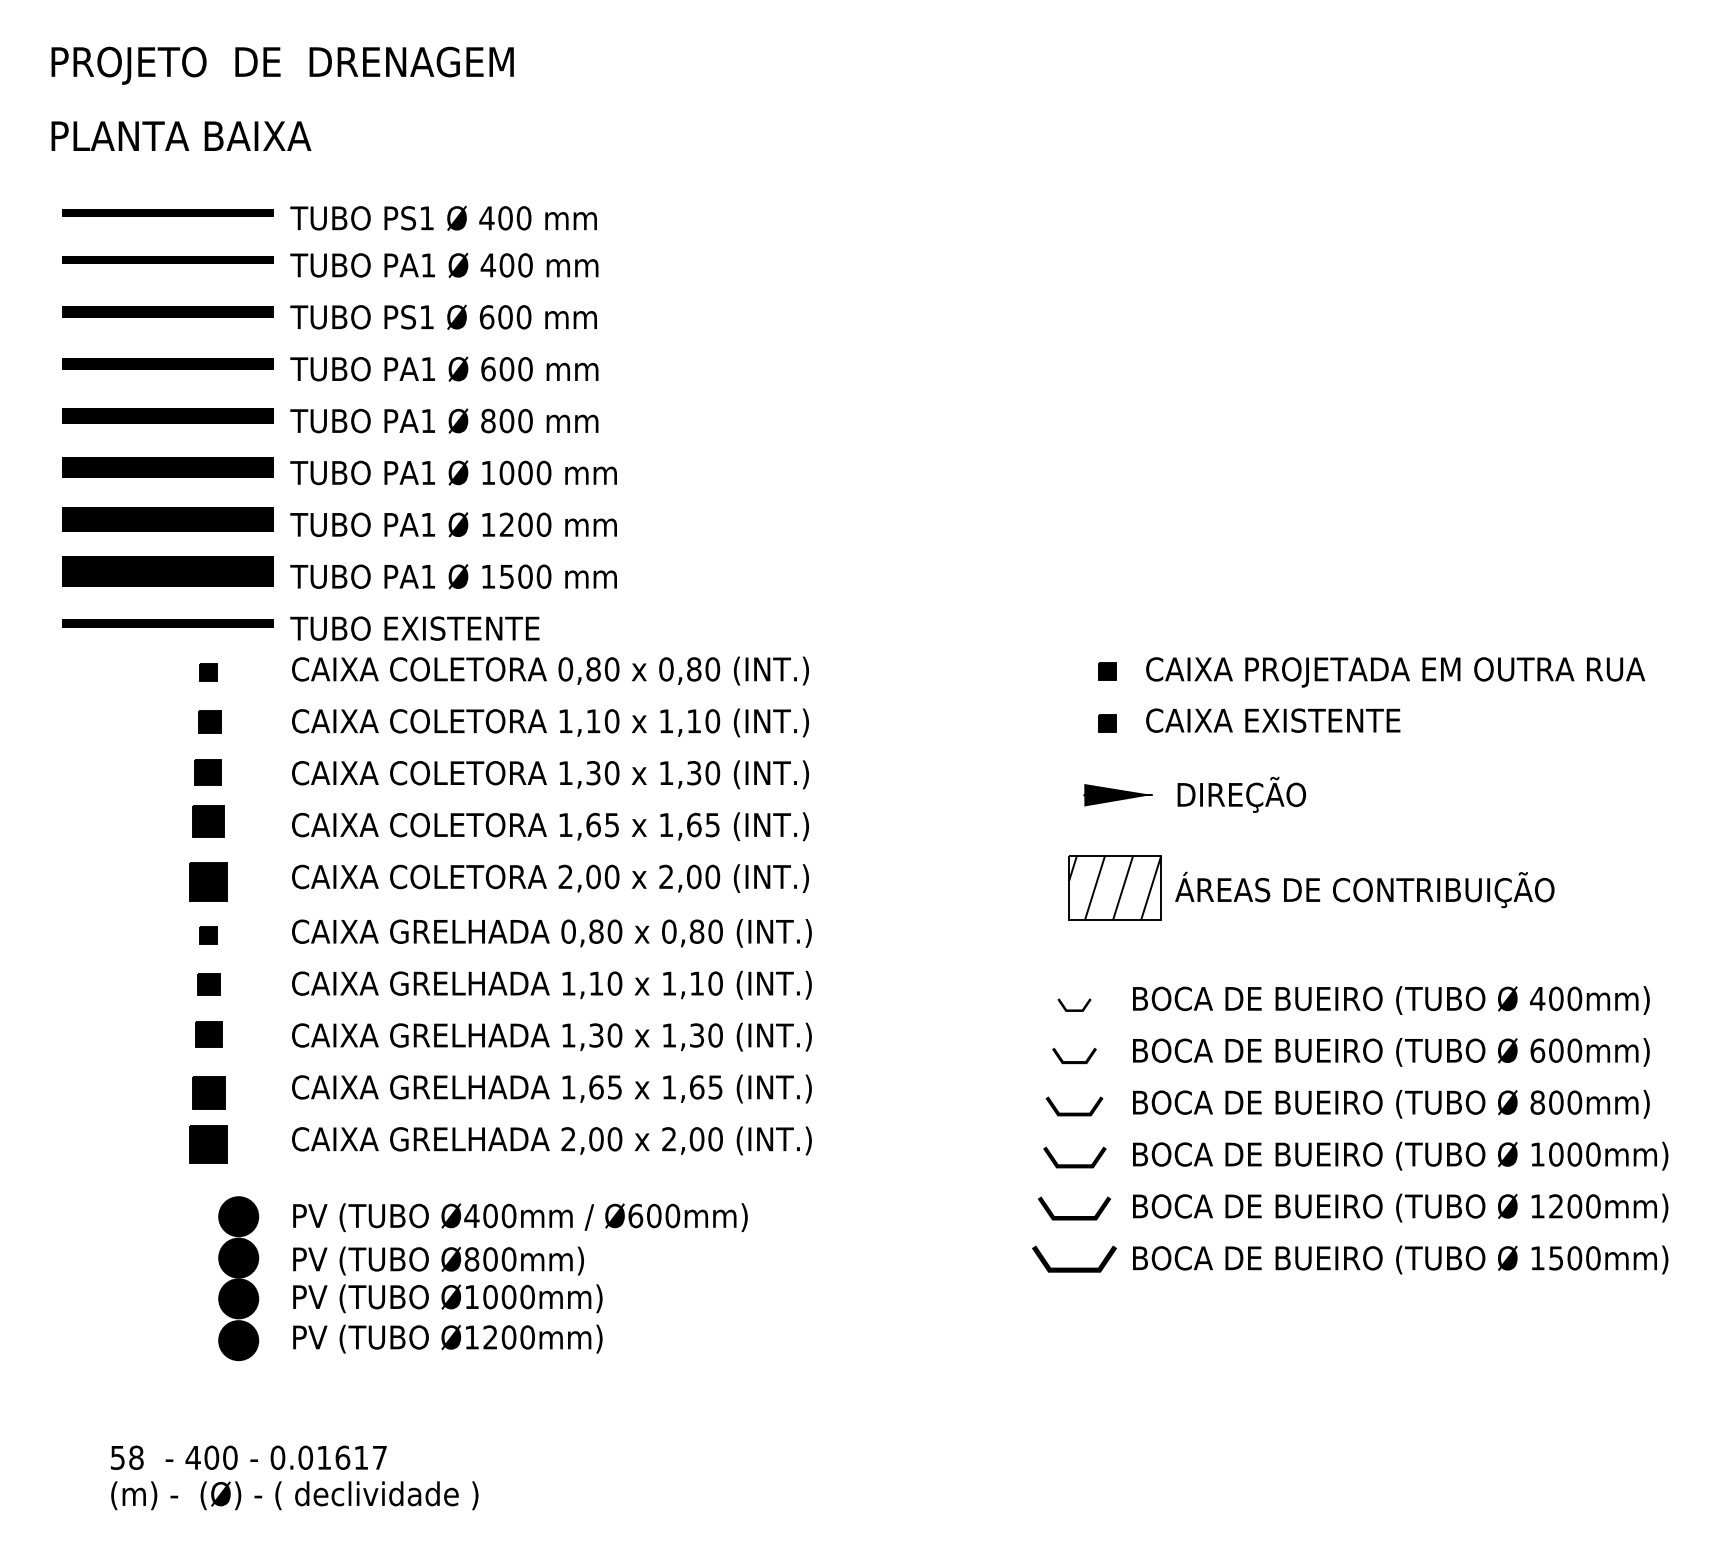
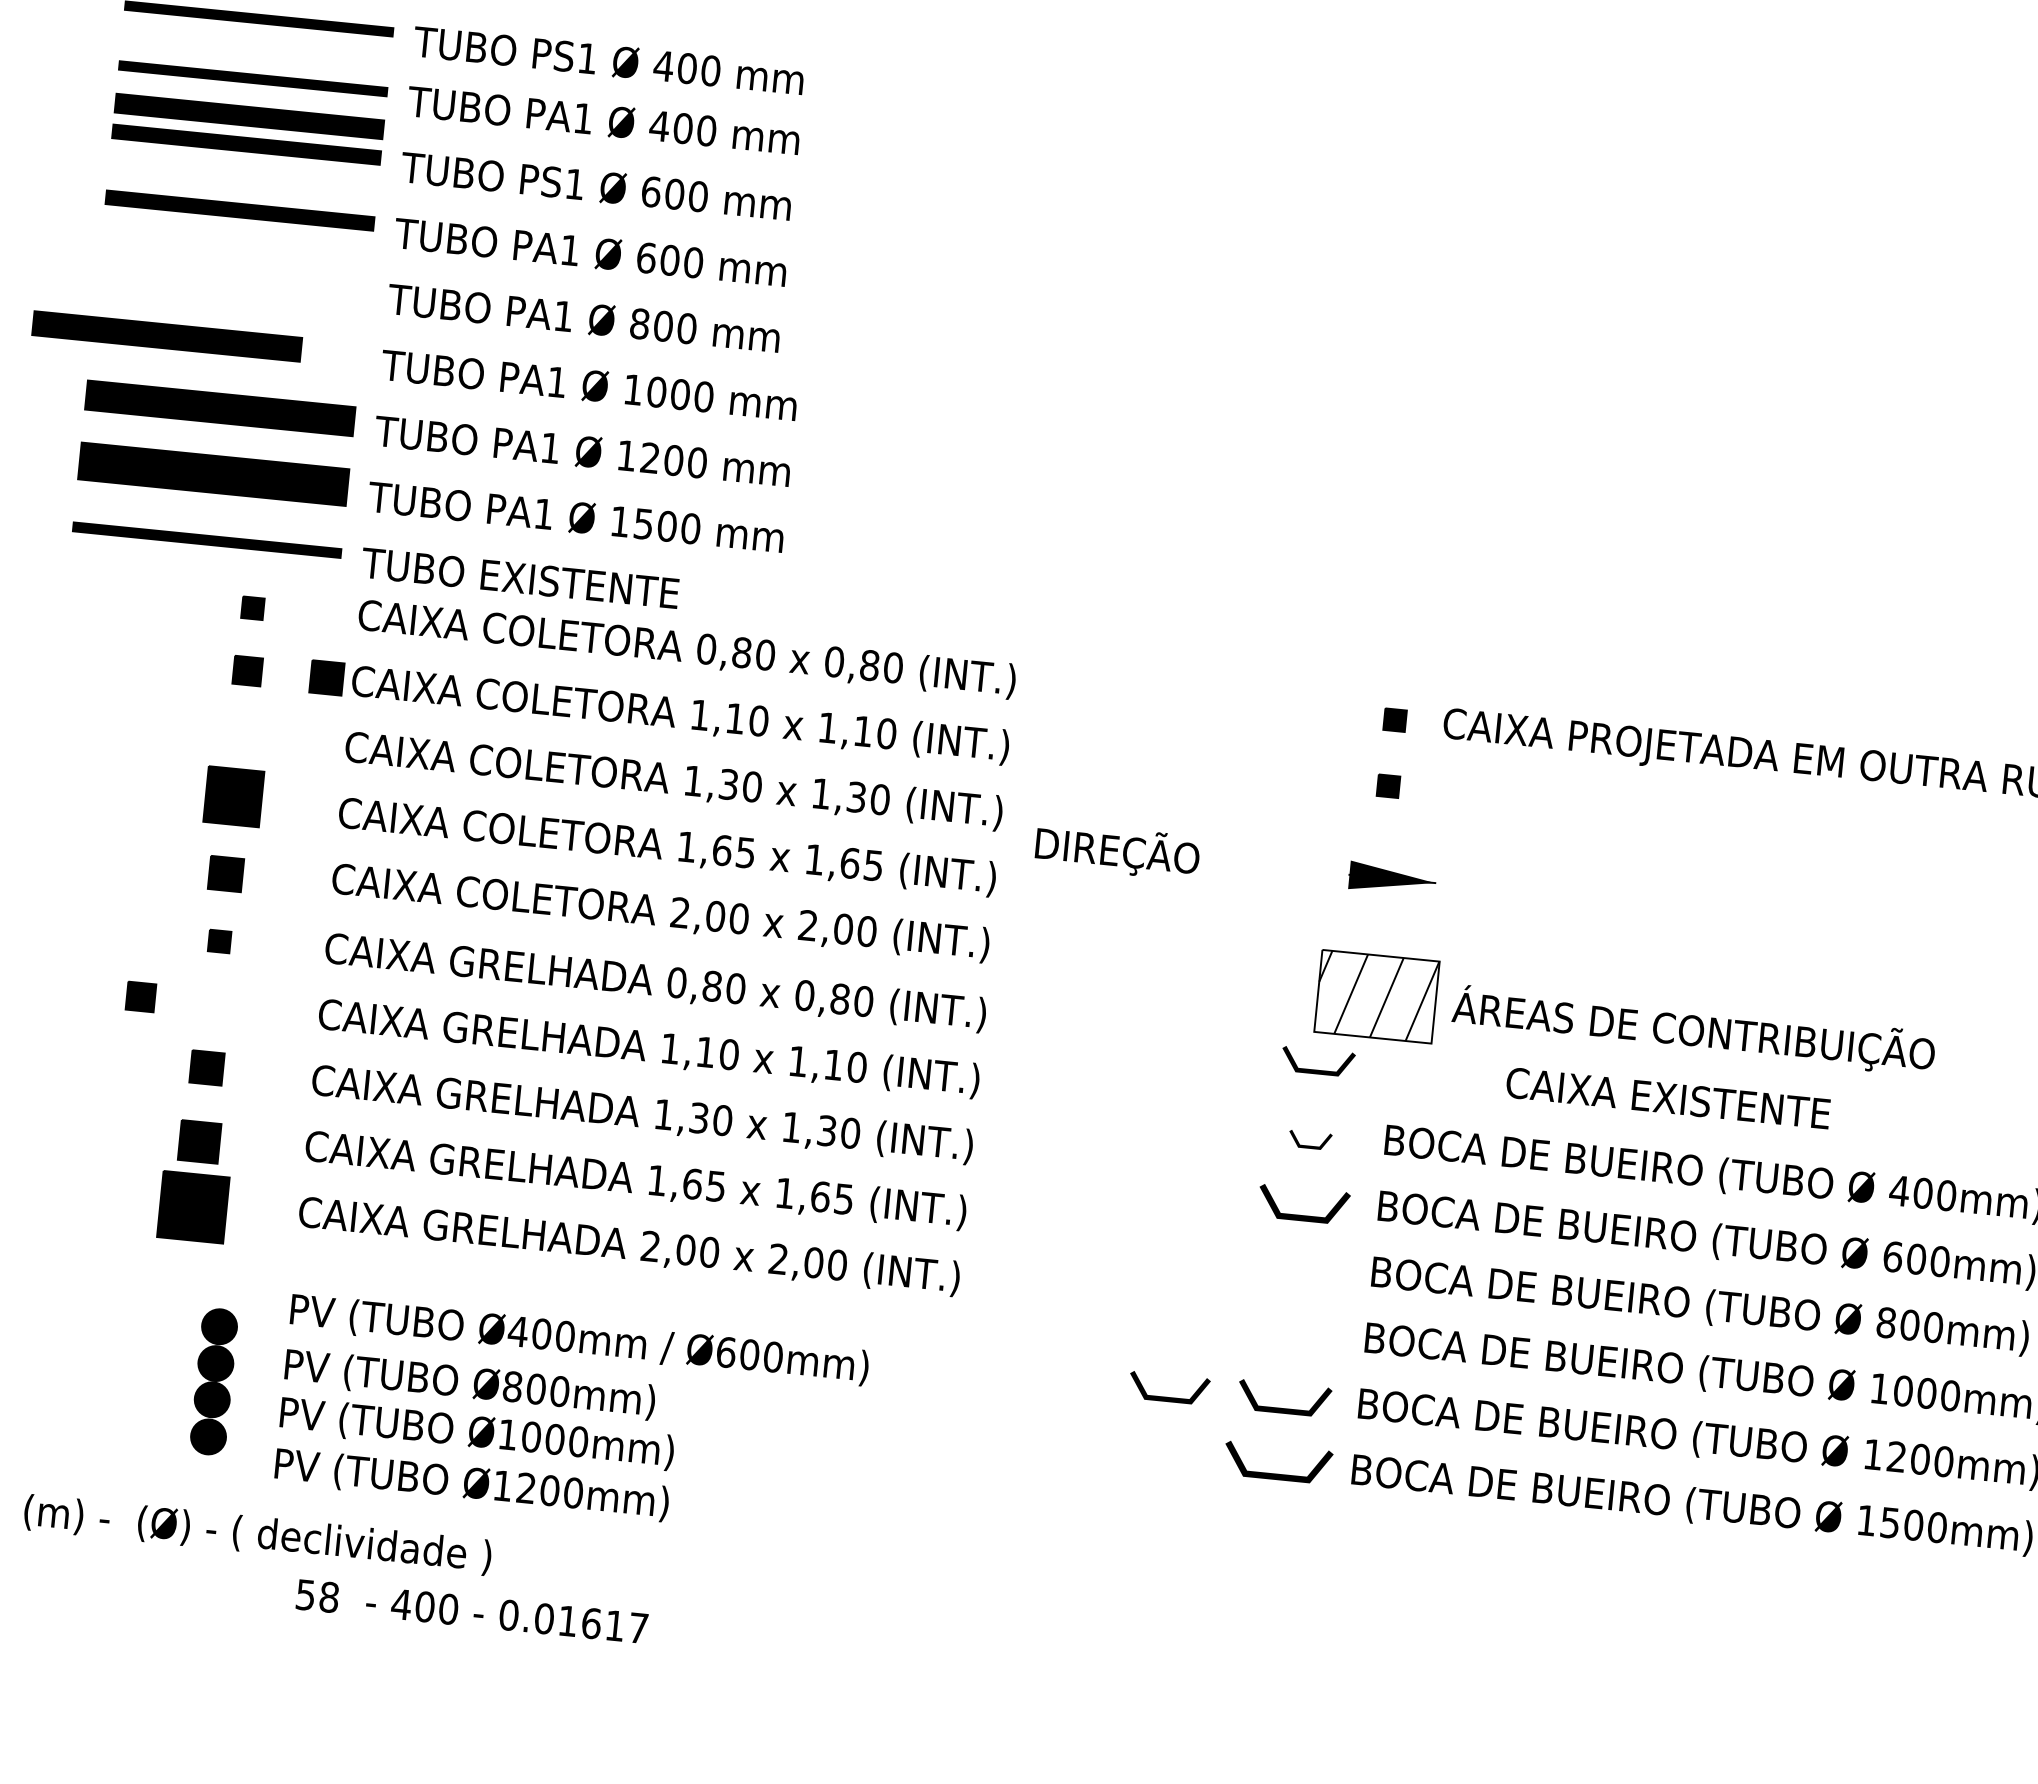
line: (167, 415) -> (248, 116), moved
line: (167, 467) -> (166, 336), moved
text: (1273, 720) -> (1668, 1098), moved
part: (207, 772) -> (326, 678), moved
text: (1241, 794) -> (1117, 850), moved
part: (208, 821) -> (233, 797), size x1.4
part: (208, 881) -> (225, 873), size x0.7
part: (208, 984) -> (140, 996), moved
part: (1074, 1055) -> (1303, 1204), size x1.6
part: (1074, 1106) -> (1318, 1061), moved
part: (208, 1144) -> (192, 1207), size x1.4
part: (1074, 1164) -> (1167, 1397), moved
part: (238, 1278) -> (213, 1381), size x0.7
text: (248, 1457) -> (471, 1611), moved
text: (294, 1495) -> (257, 1534), moved

